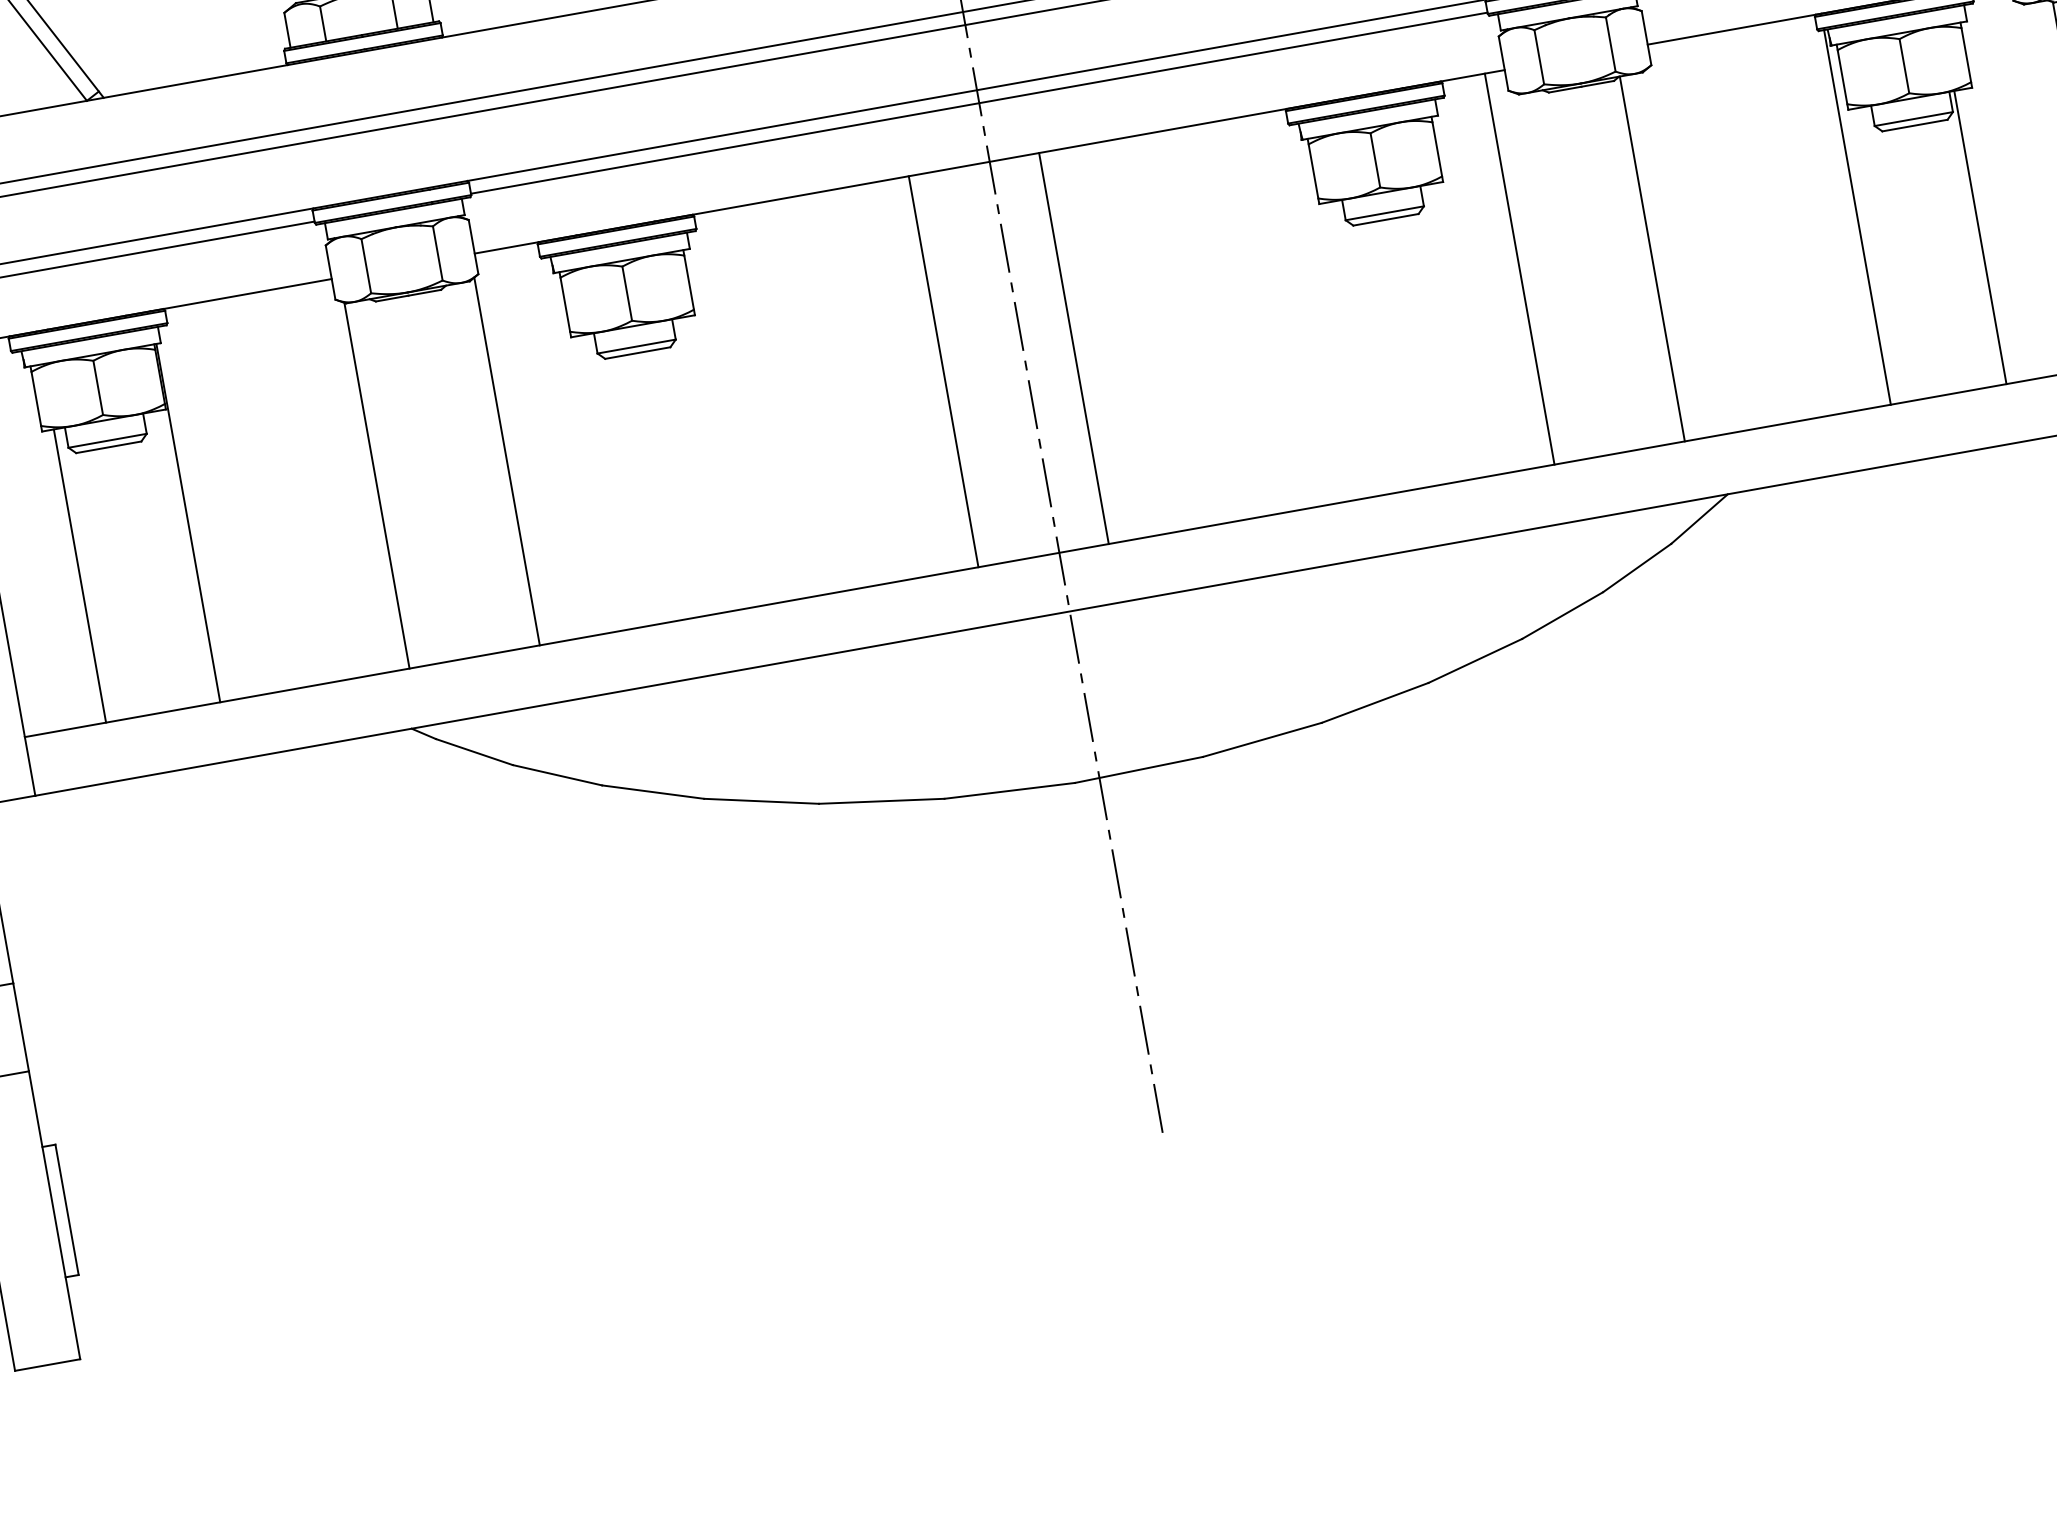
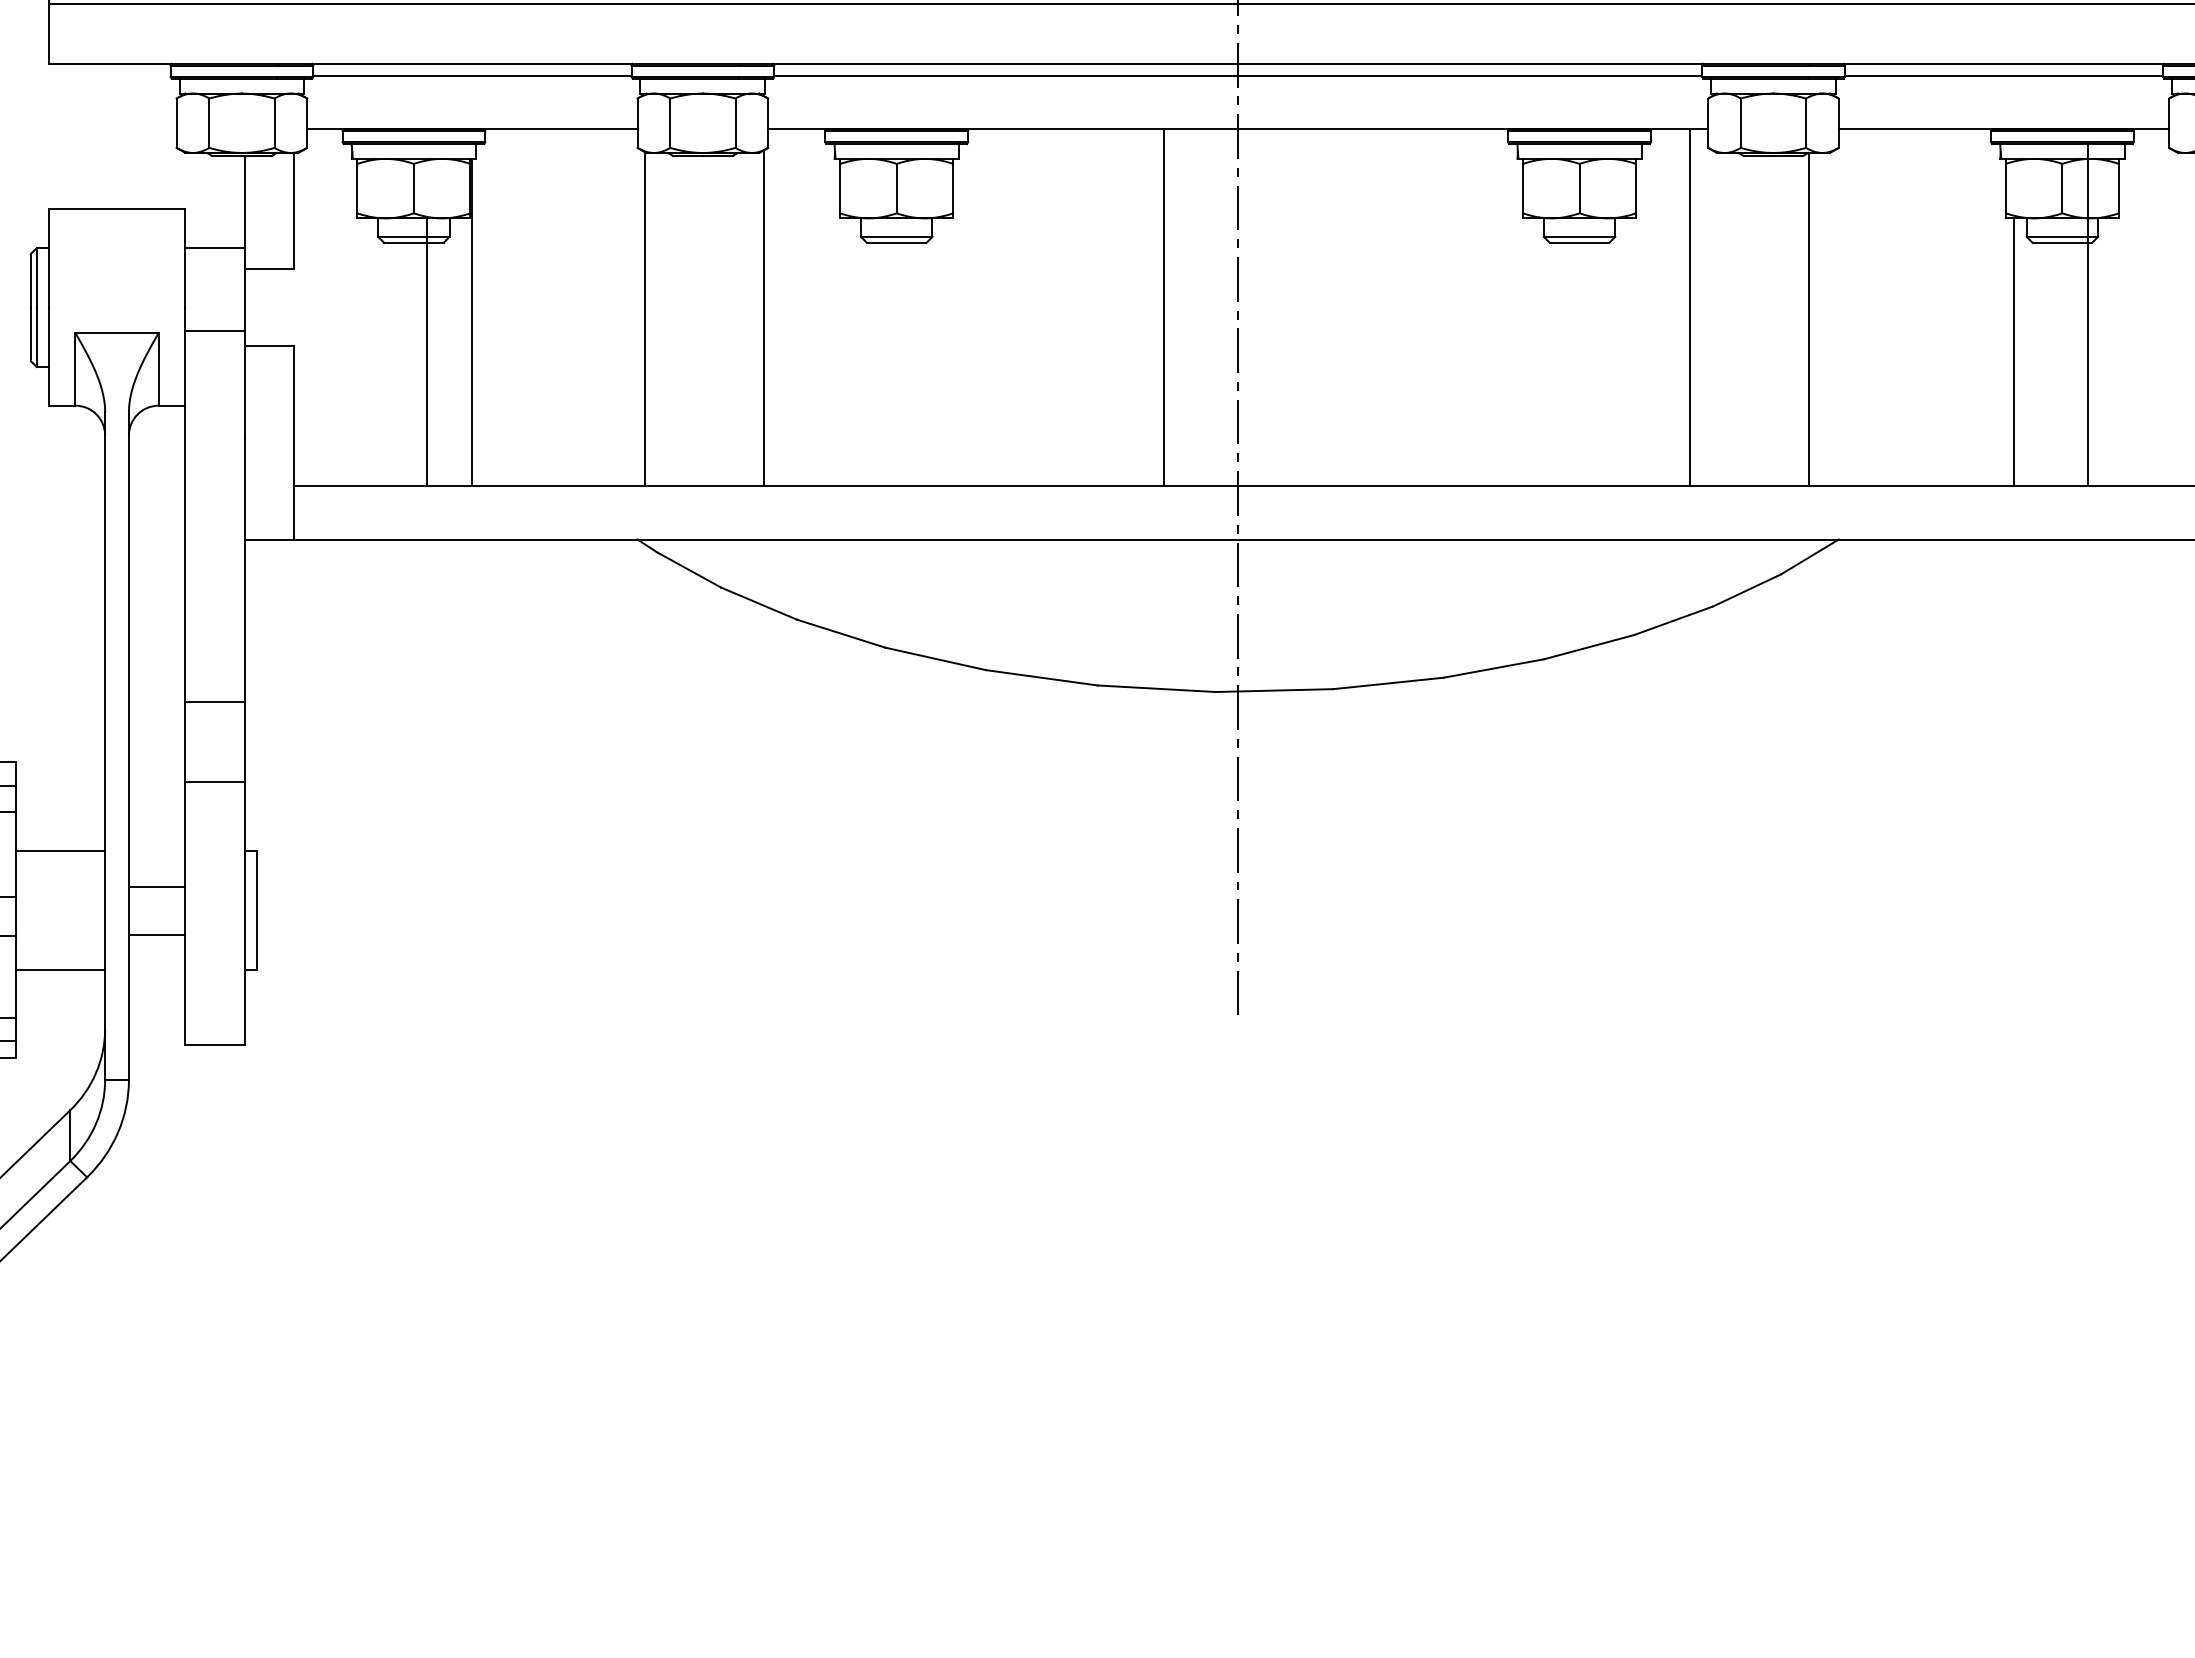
line: (1857, 216) -> (2088, 314), moved
line: (1980, 236) -> (2013, 351), moved
line: (1074, 348) -> (1283, 307), removed
line: (80, 575) -> (427, 351), moved

